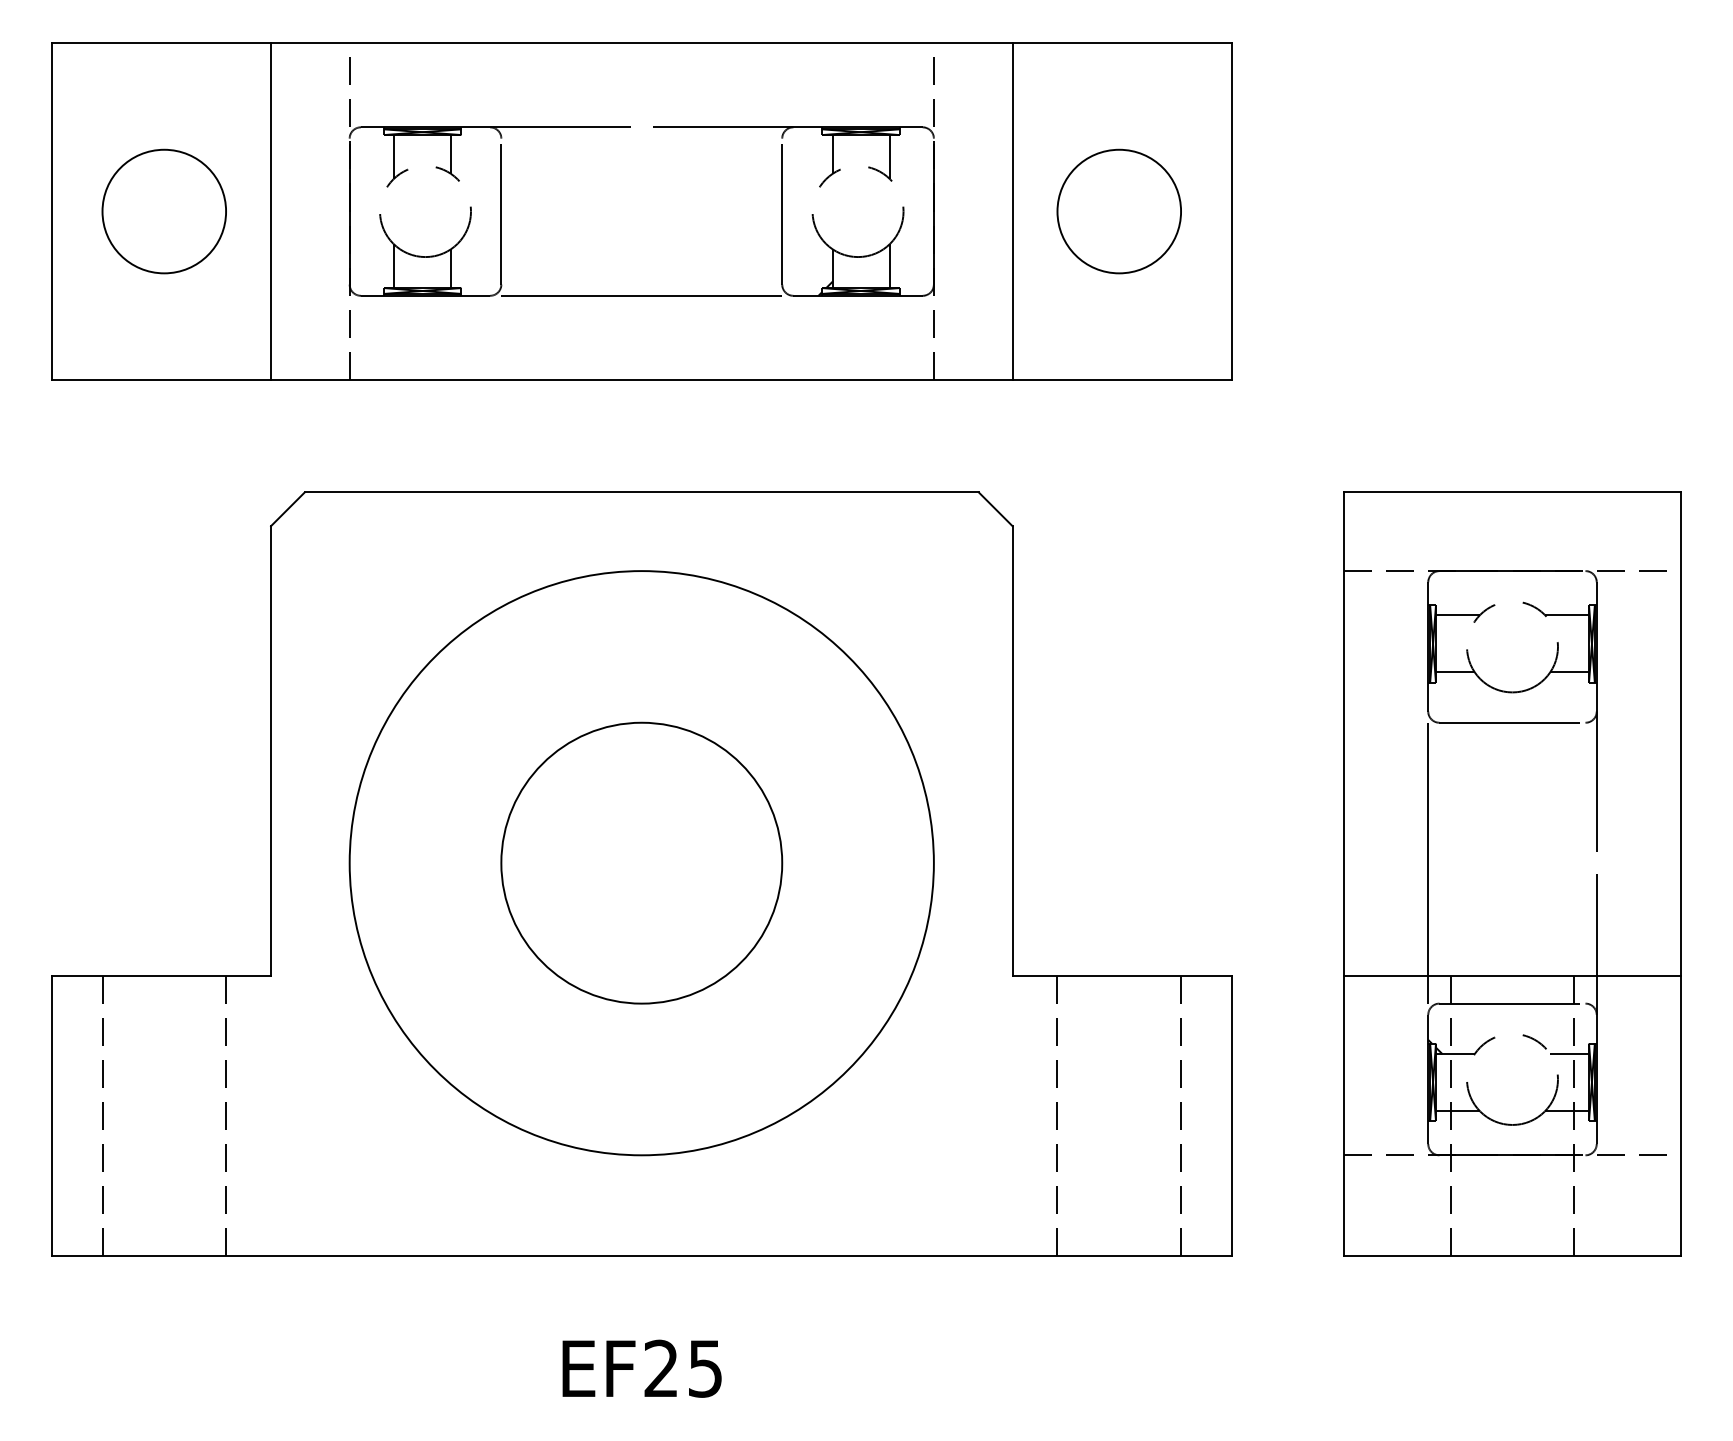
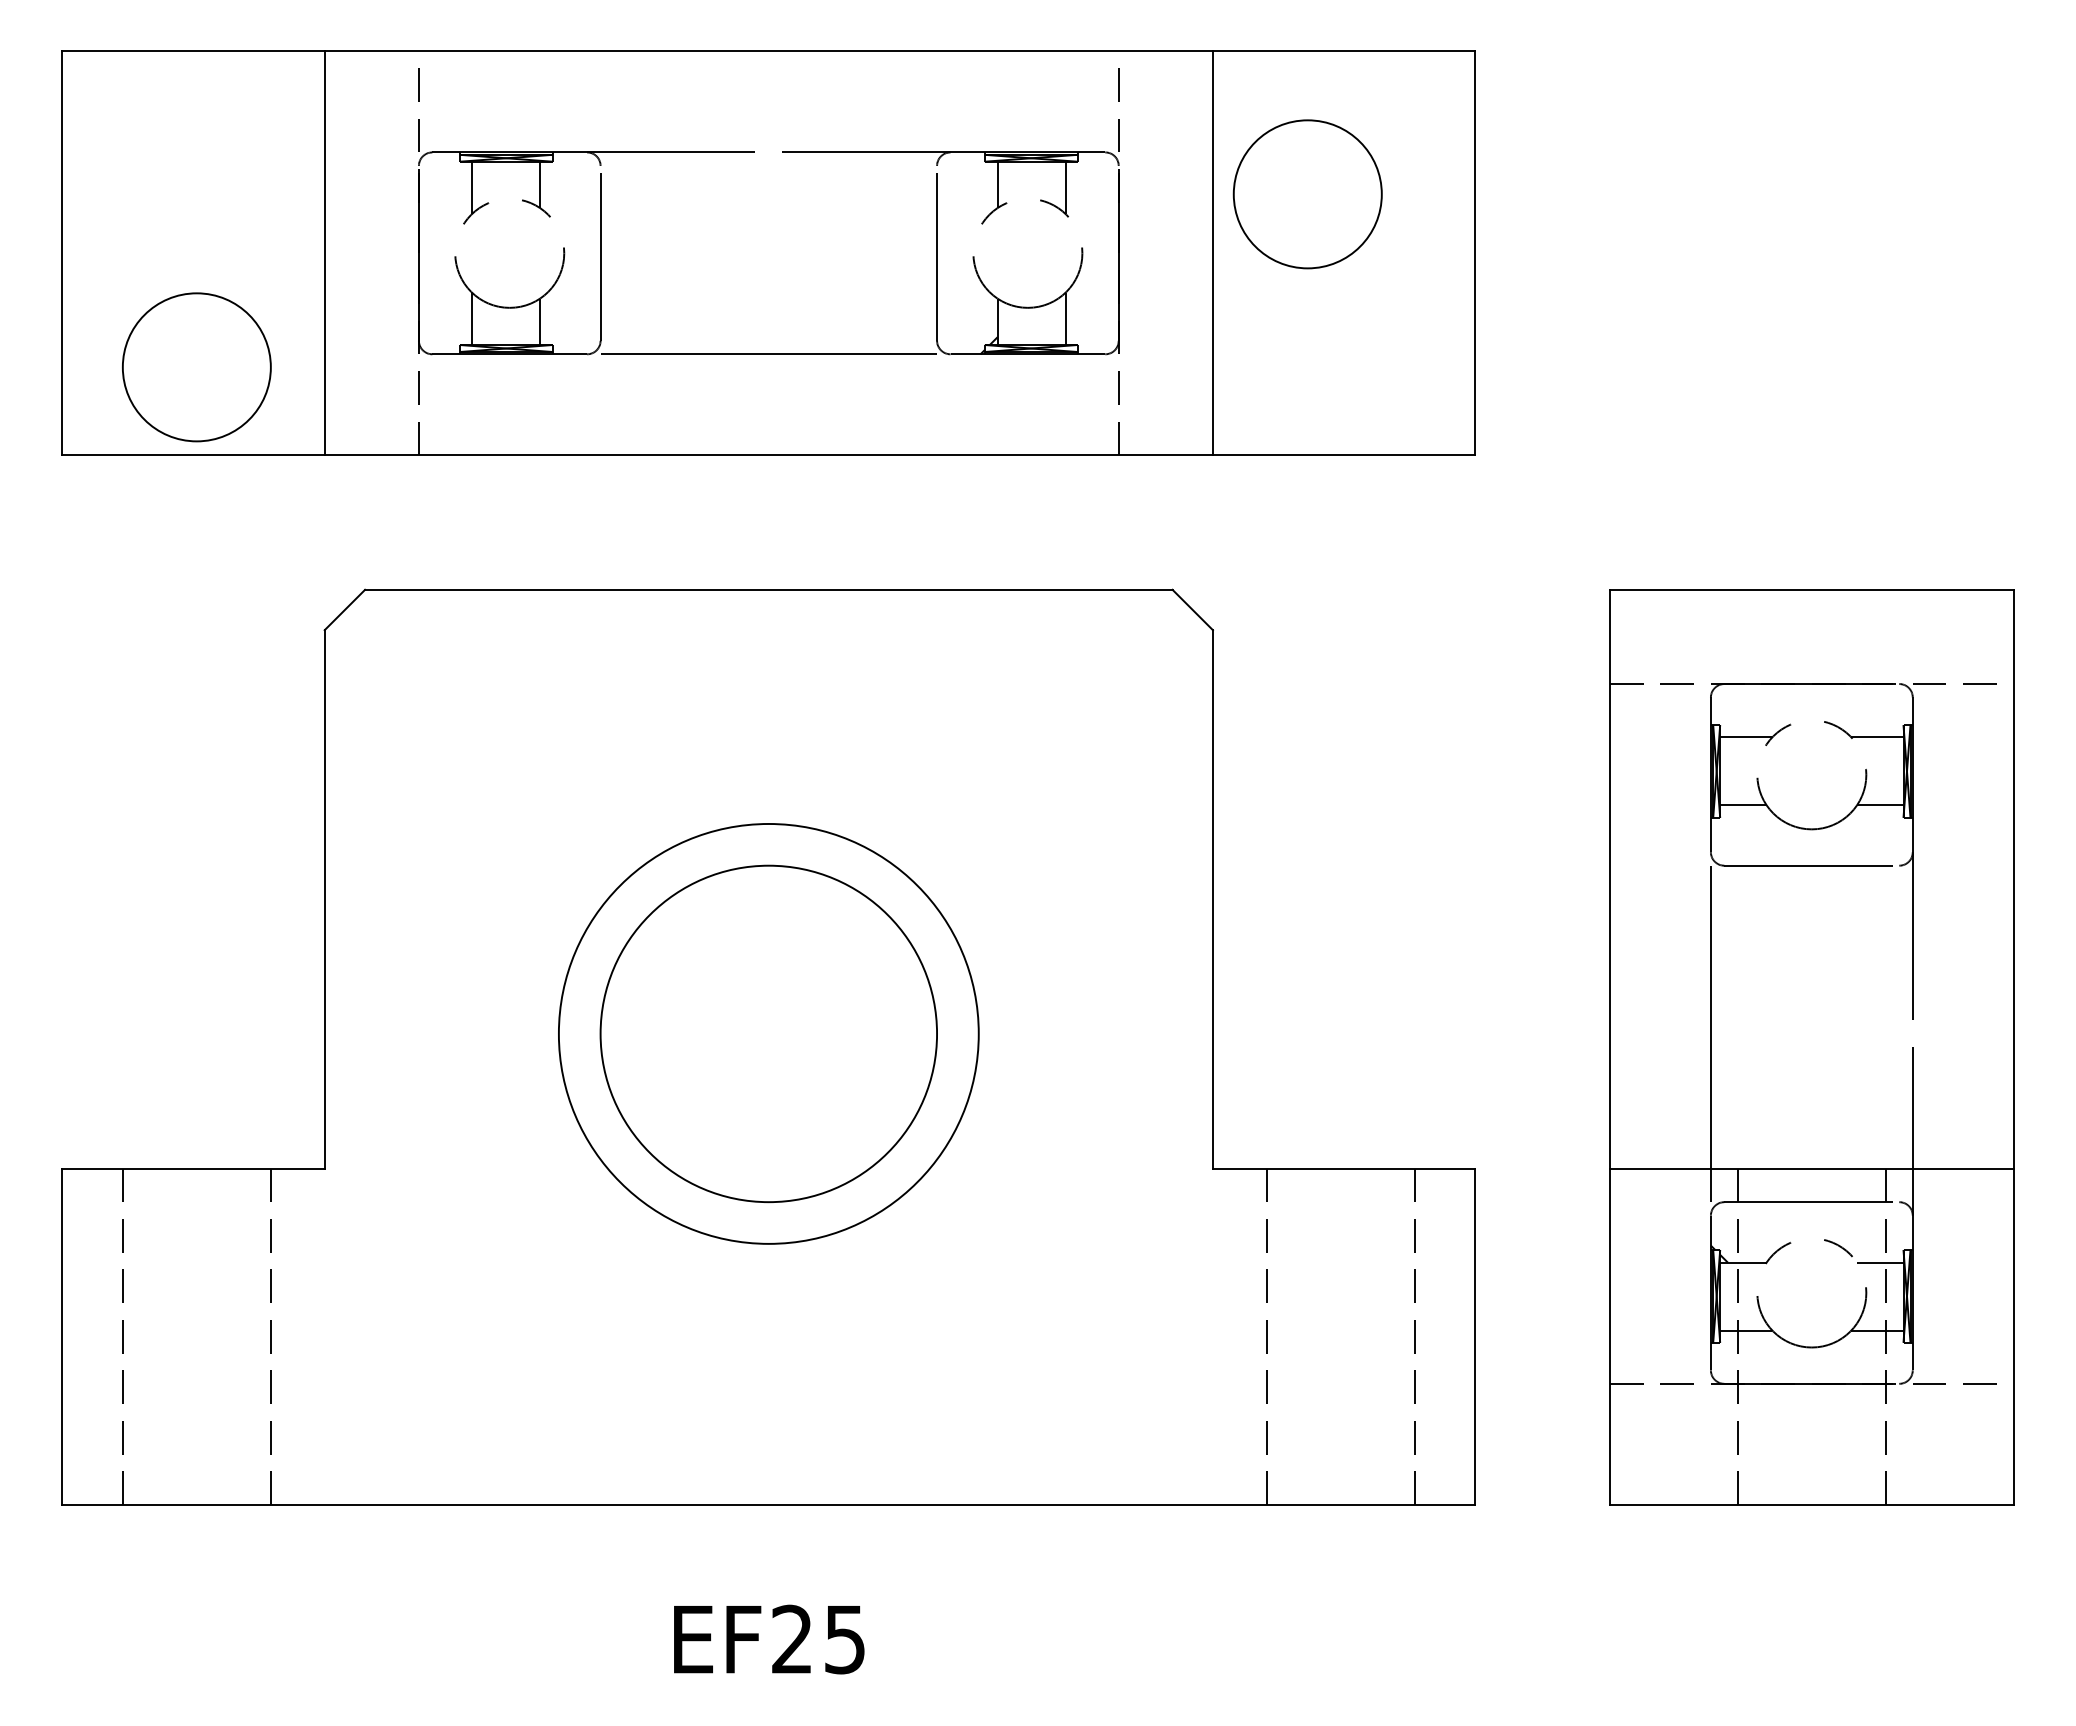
circle: (164, 211) -> (196, 367), moved
circle: (1119, 211) -> (1307, 194), moved
circle: (641, 862) -> (768, 1033), size x0.6

